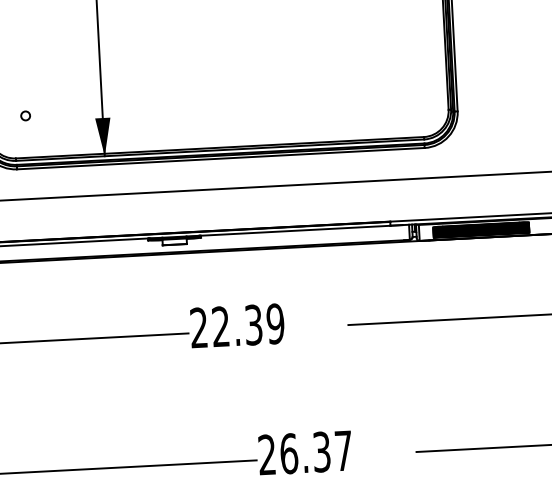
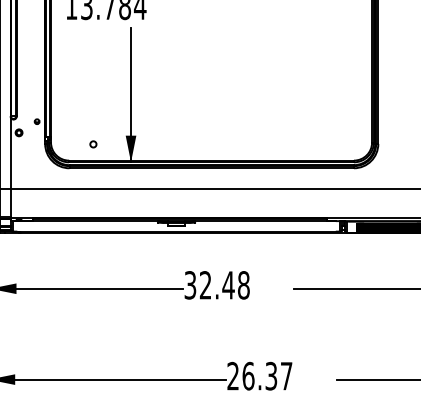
circle: (25, 116) -> (93, 144), moved
text: (236, 326) -> (216, 285), 22.39 -> 32.48

